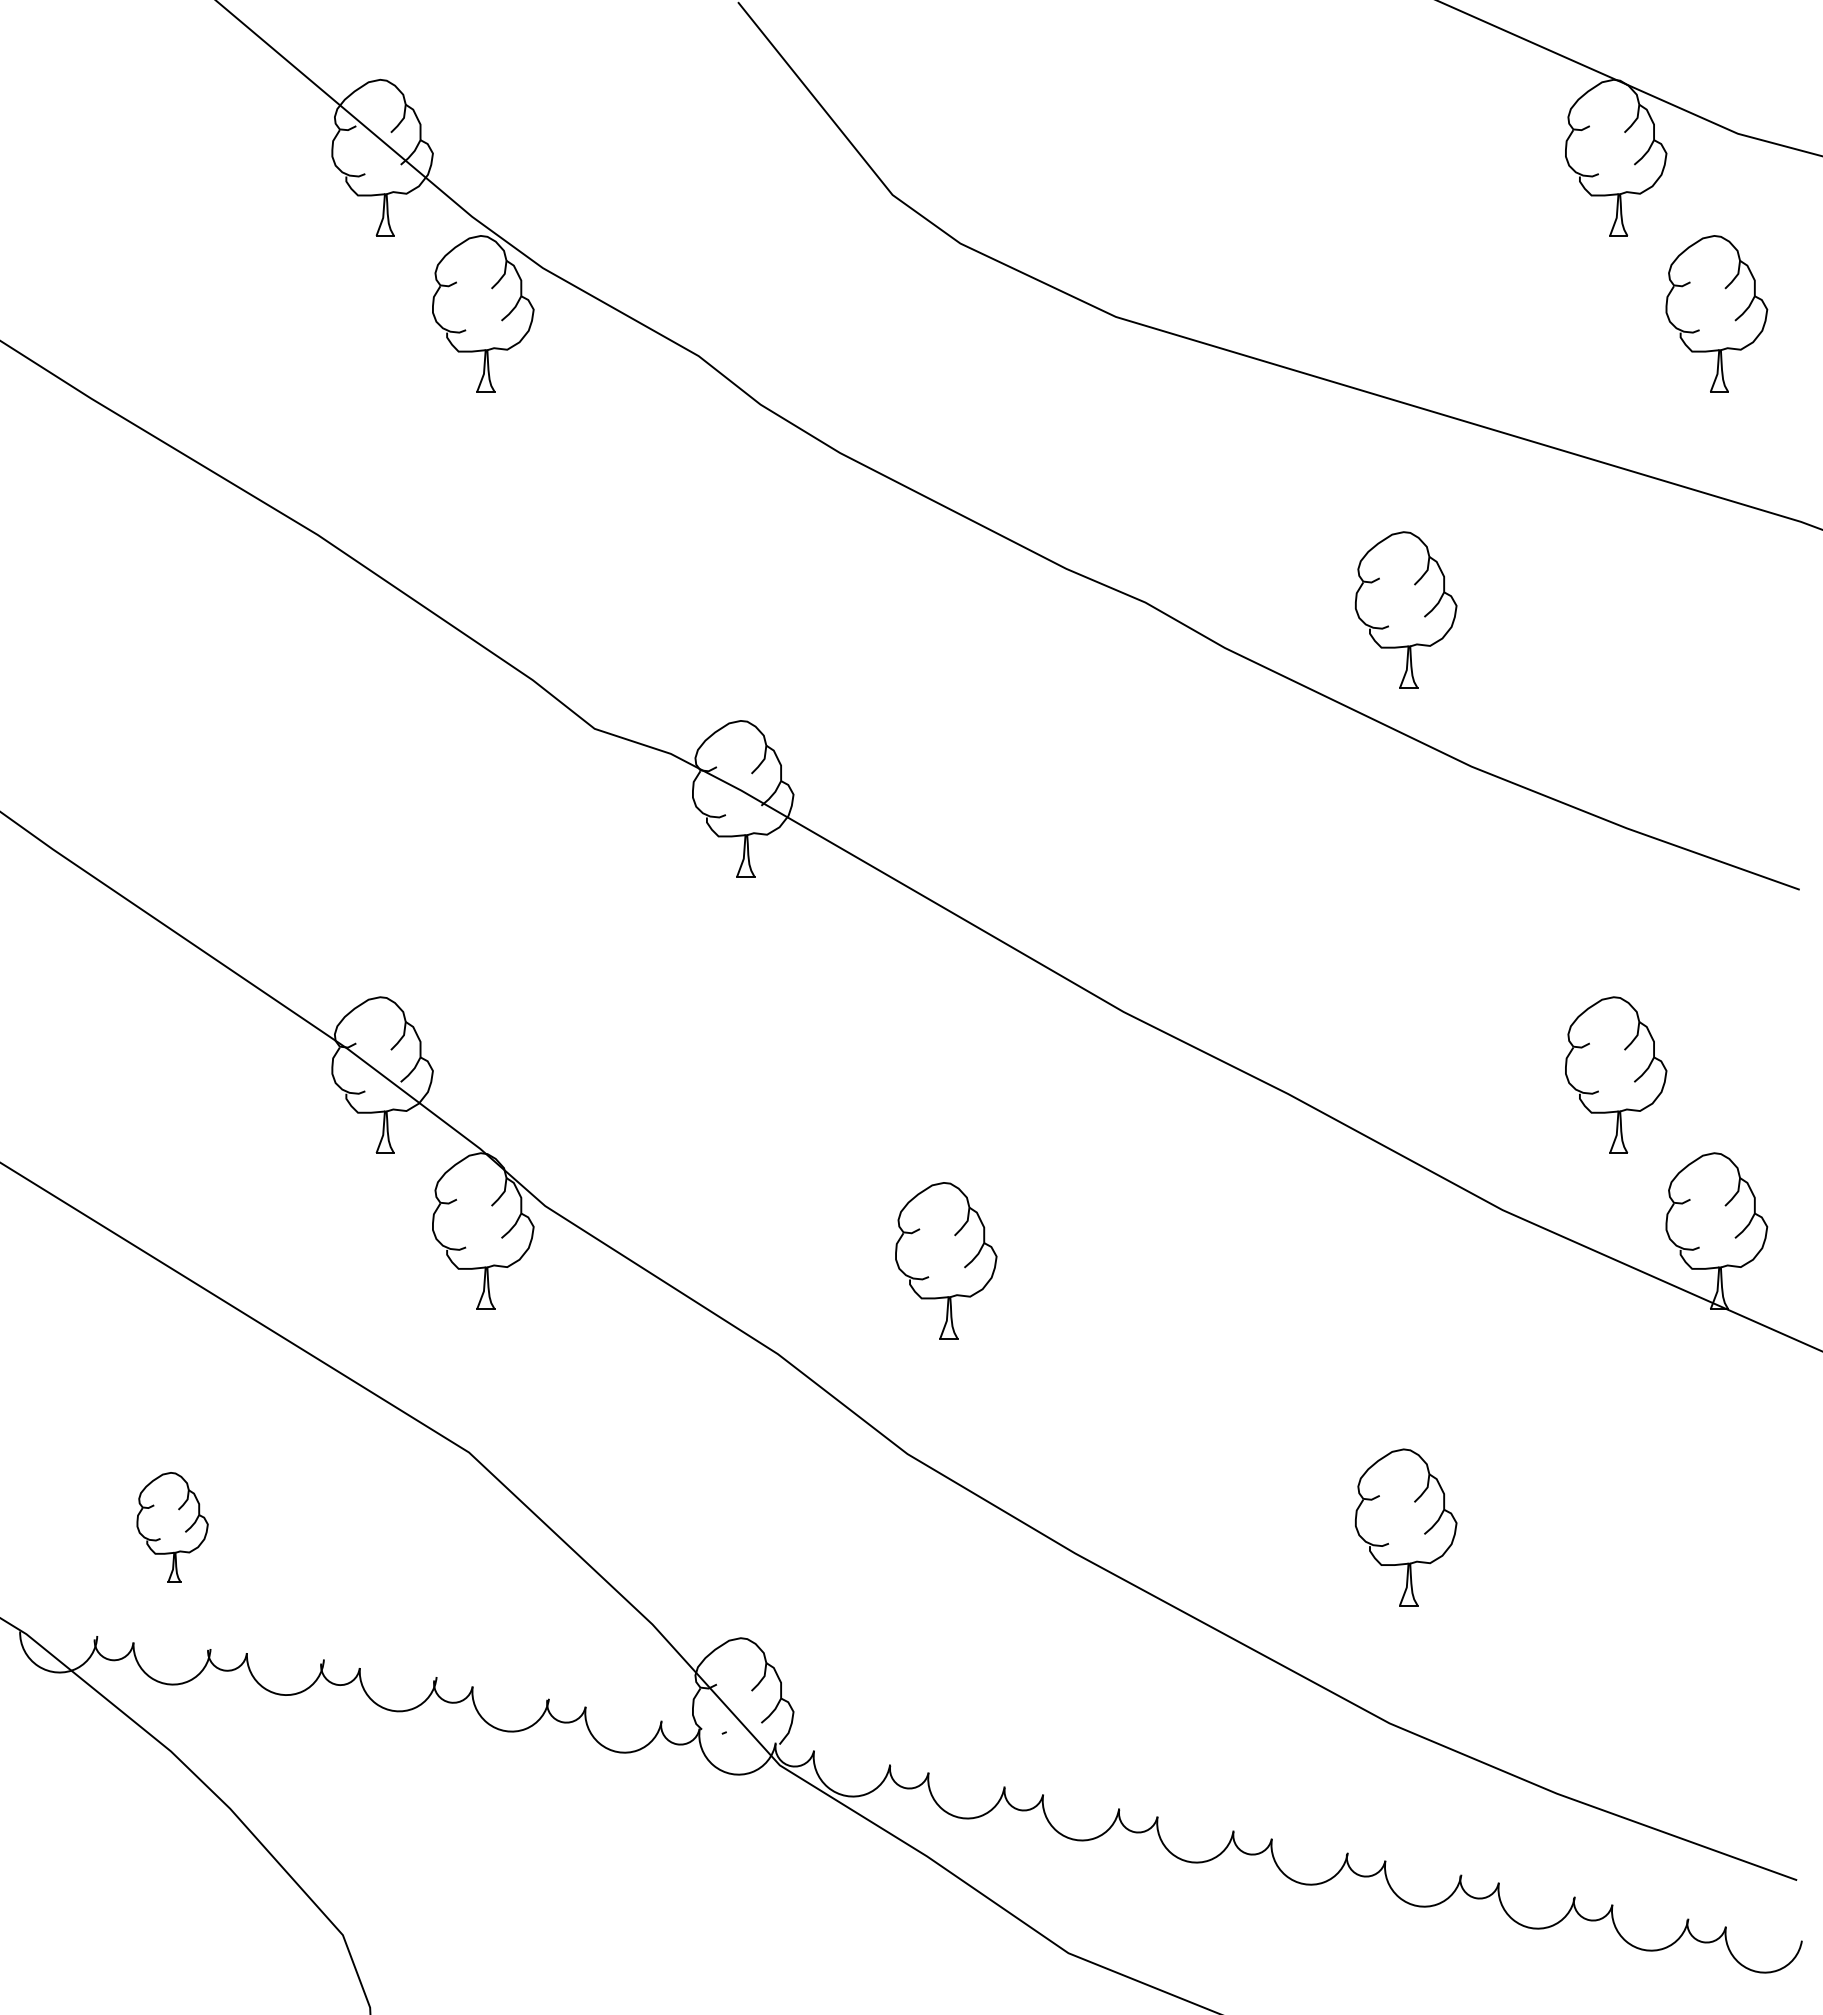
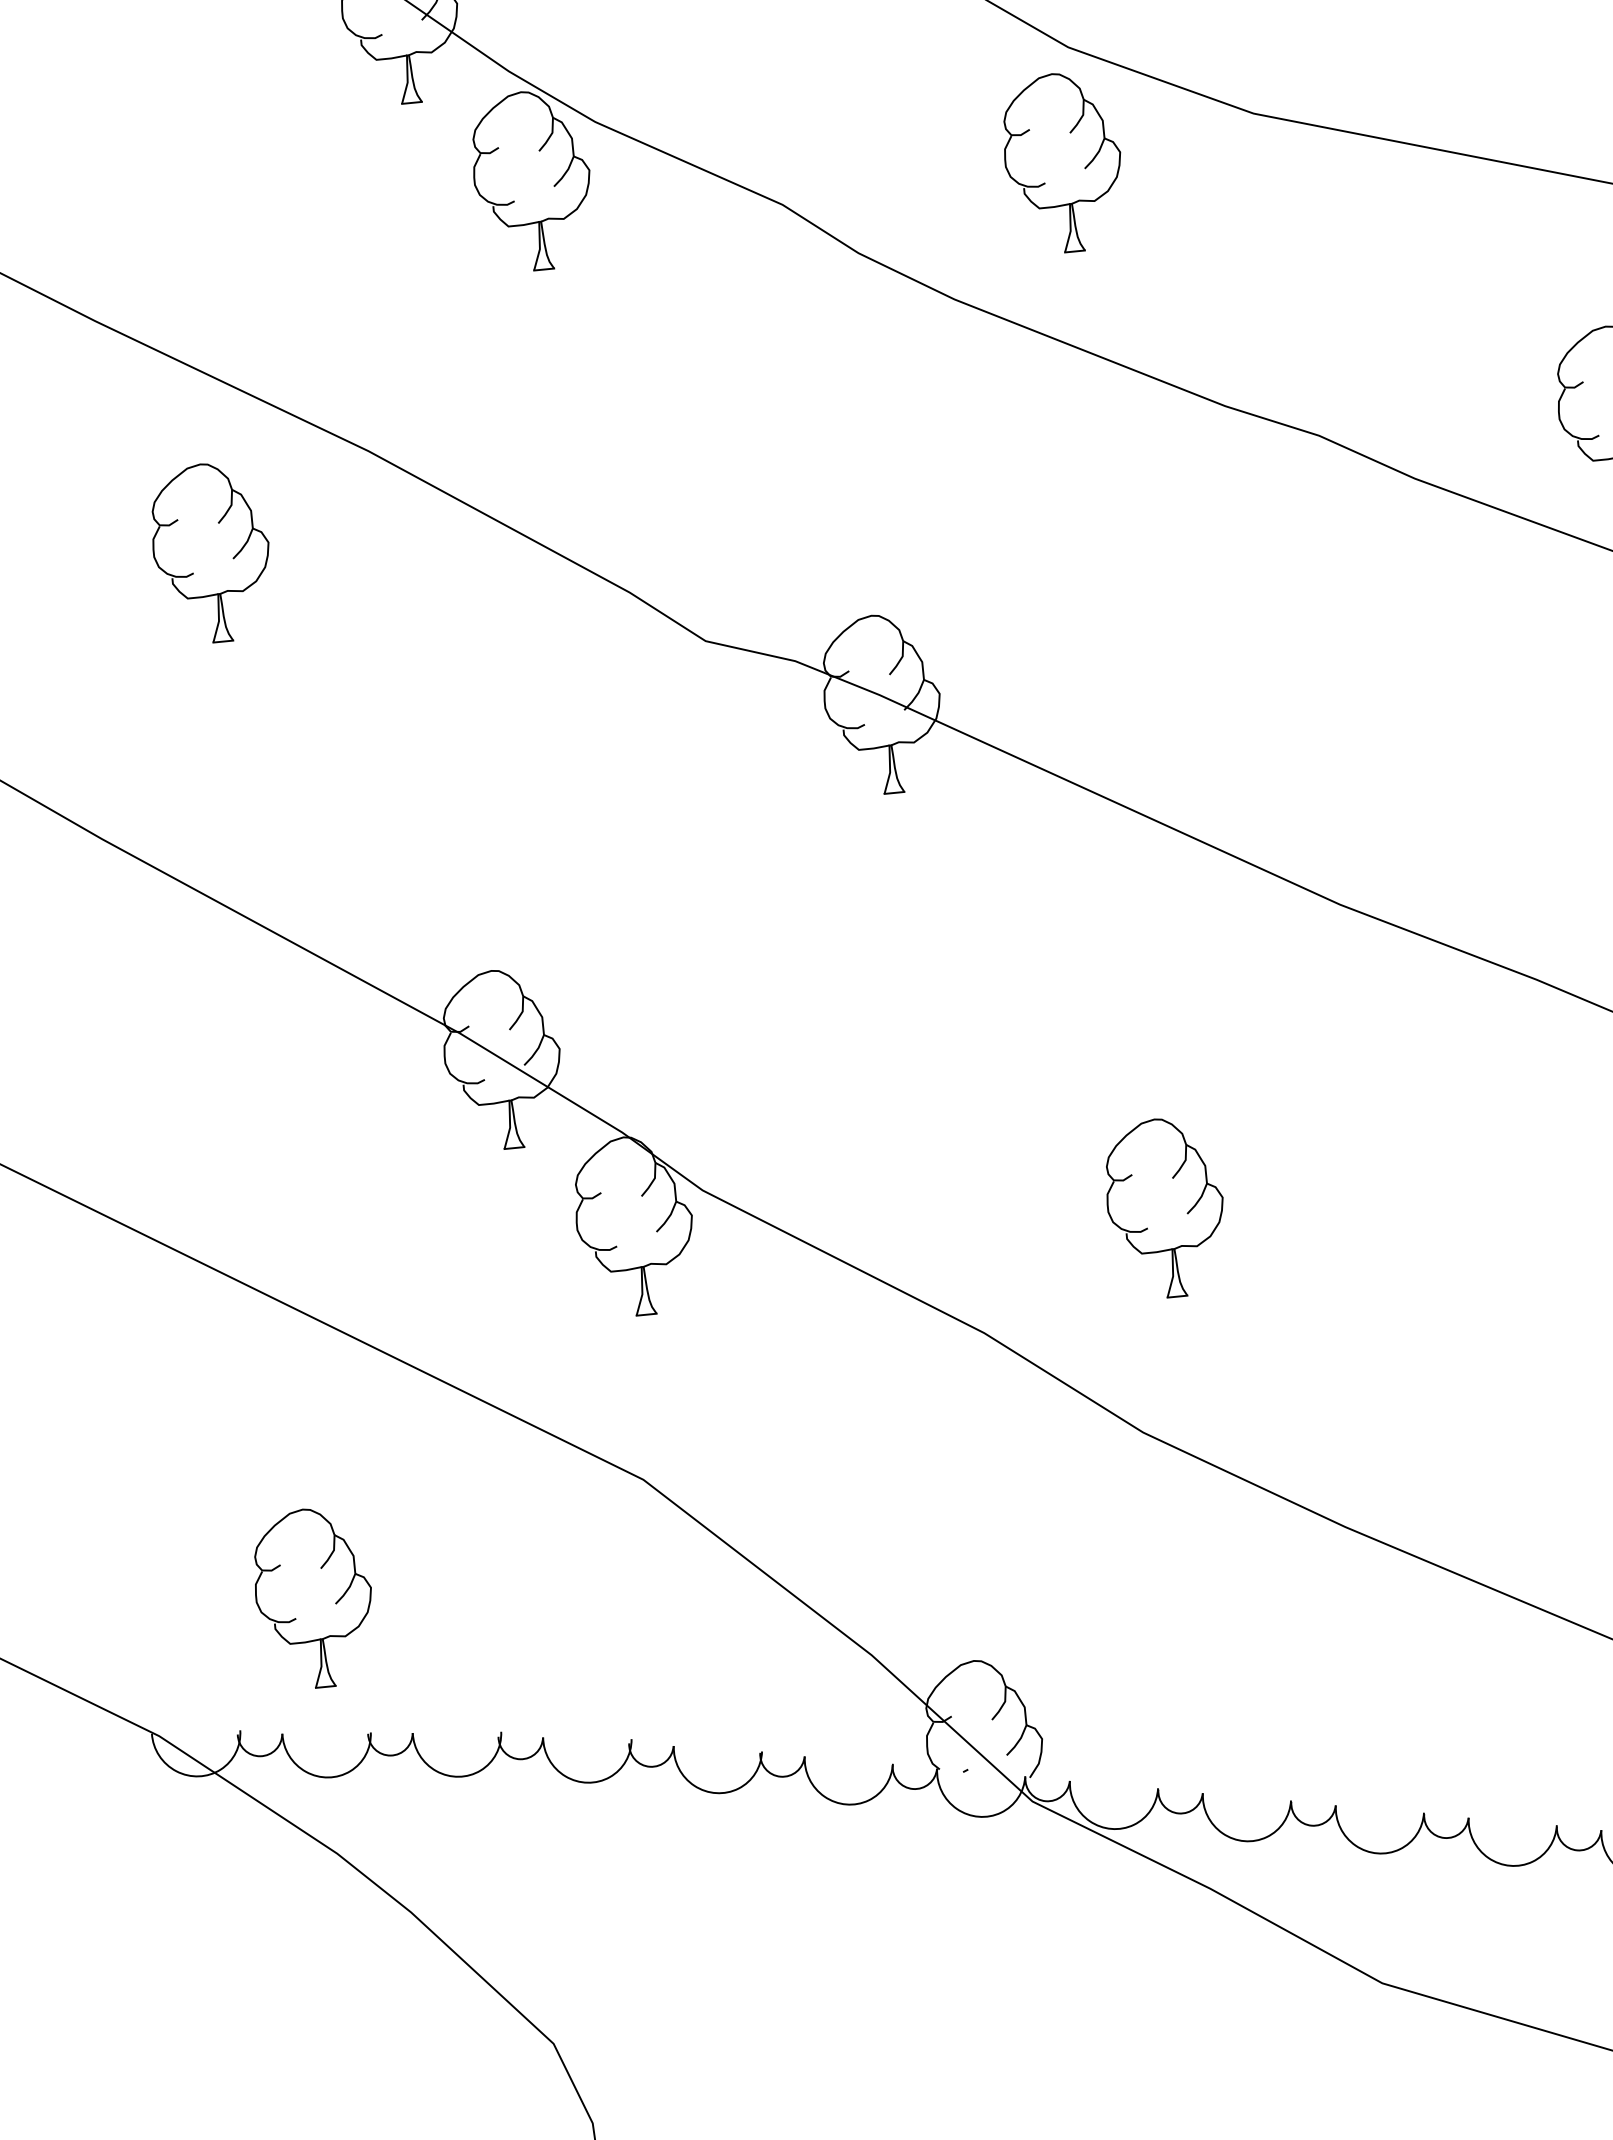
part: (946, 343) -> (1063, 162), added
part: (172, 609) -> (211, 552), added
part: (172, 1527) -> (313, 1598), size x1.43

